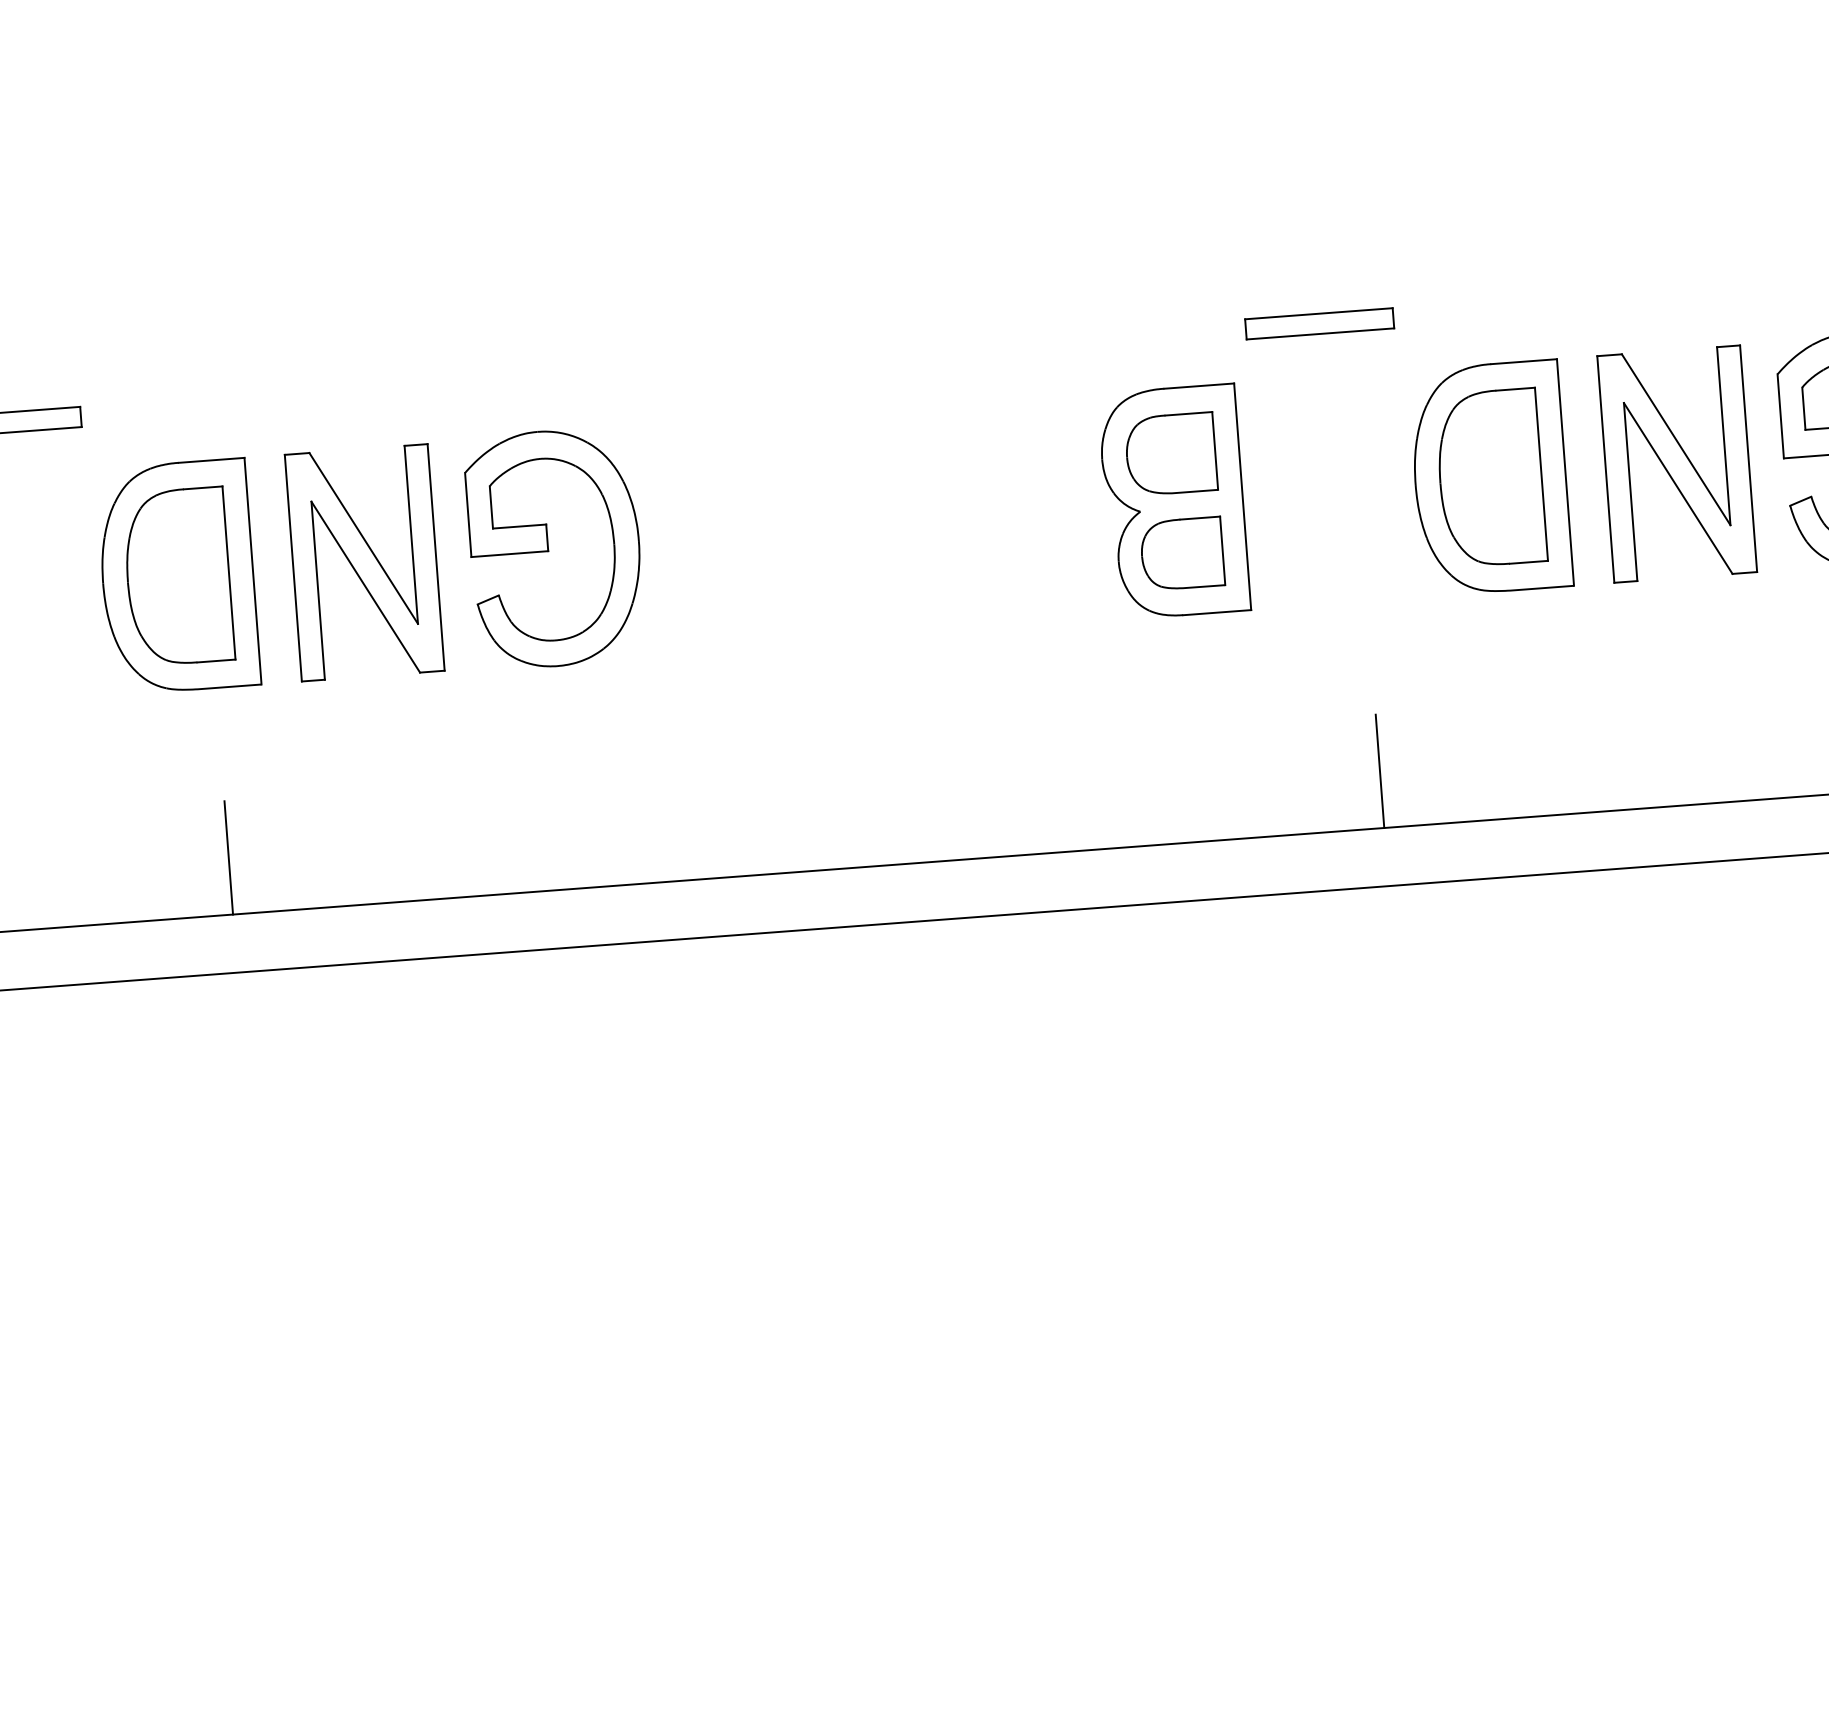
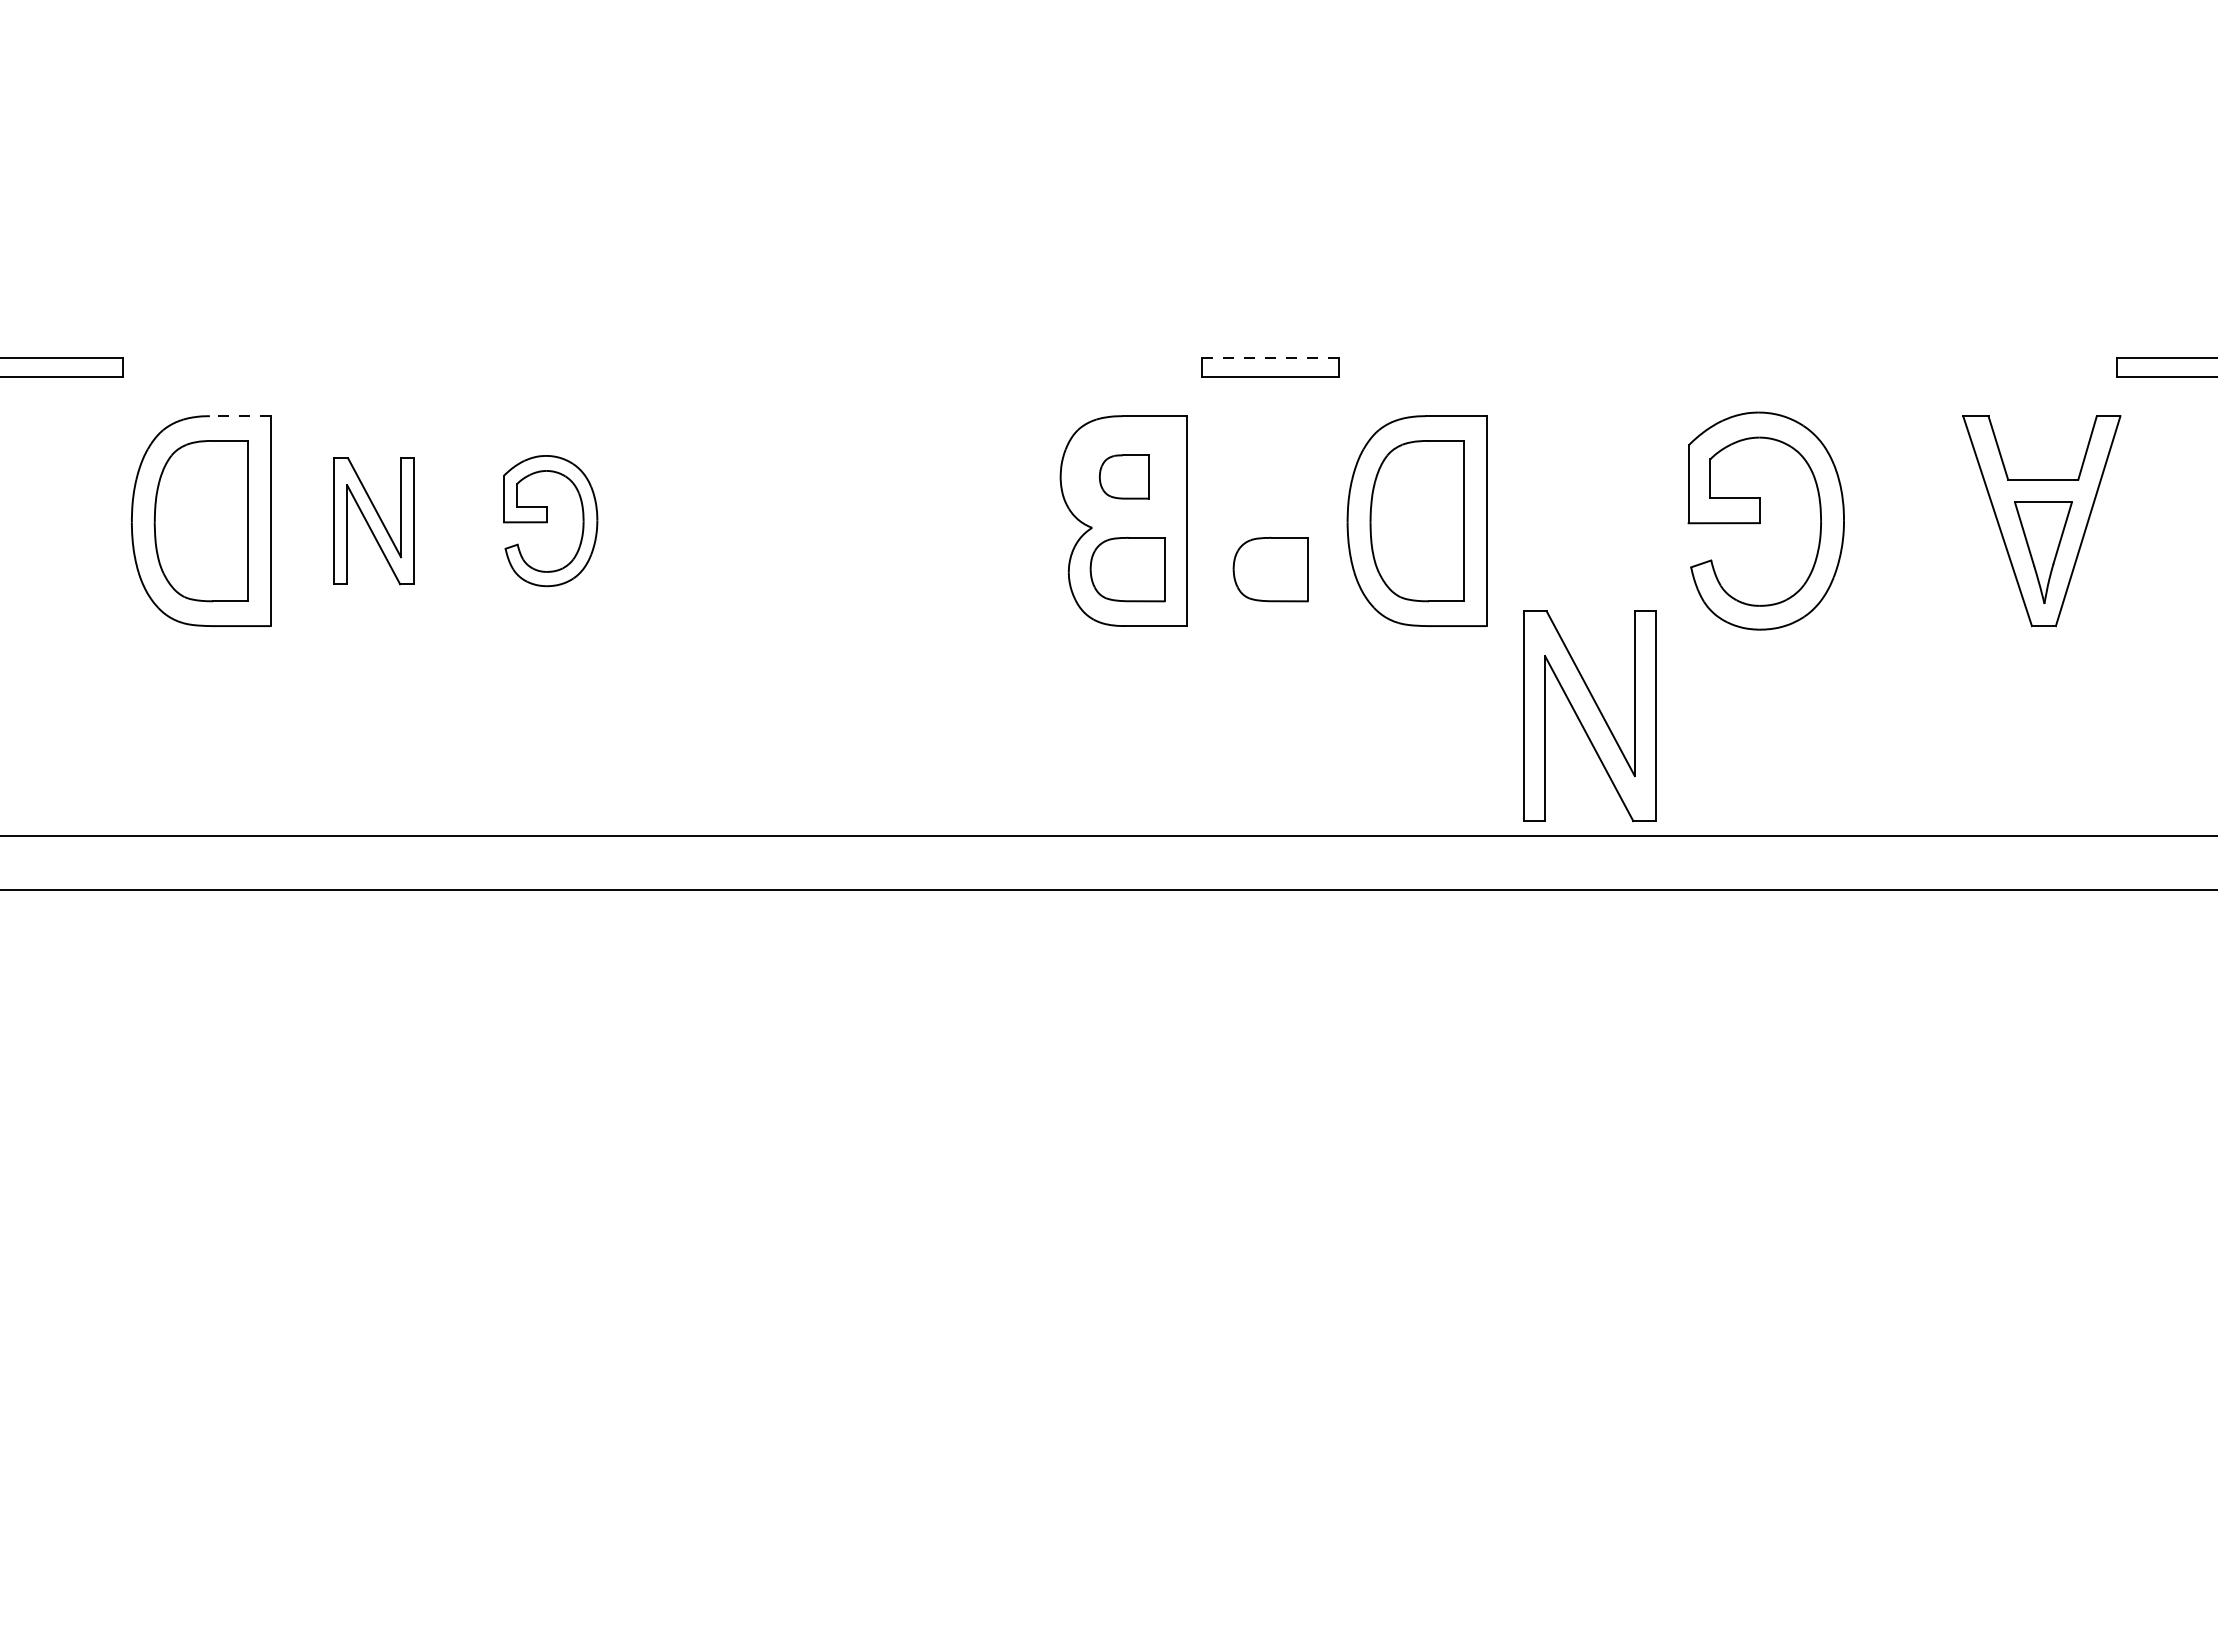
line: (1317, 313) -> (1269, 357), solid -> dashed
part: (1169, 453) -> (1123, 476), size x0.6
line: (210, 460) -> (239, 416), solid -> dashed
part: (1676, 464) -> (1589, 716), moved
part: (1336, 542) -> (1270, 569), added
part: (554, 547) -> (550, 520), size x0.6
part: (363, 563) -> (373, 521), size x0.6
line: (1379, 771) -> (1294, 783), removed
line: (228, 857) -> (228, 783), removed

